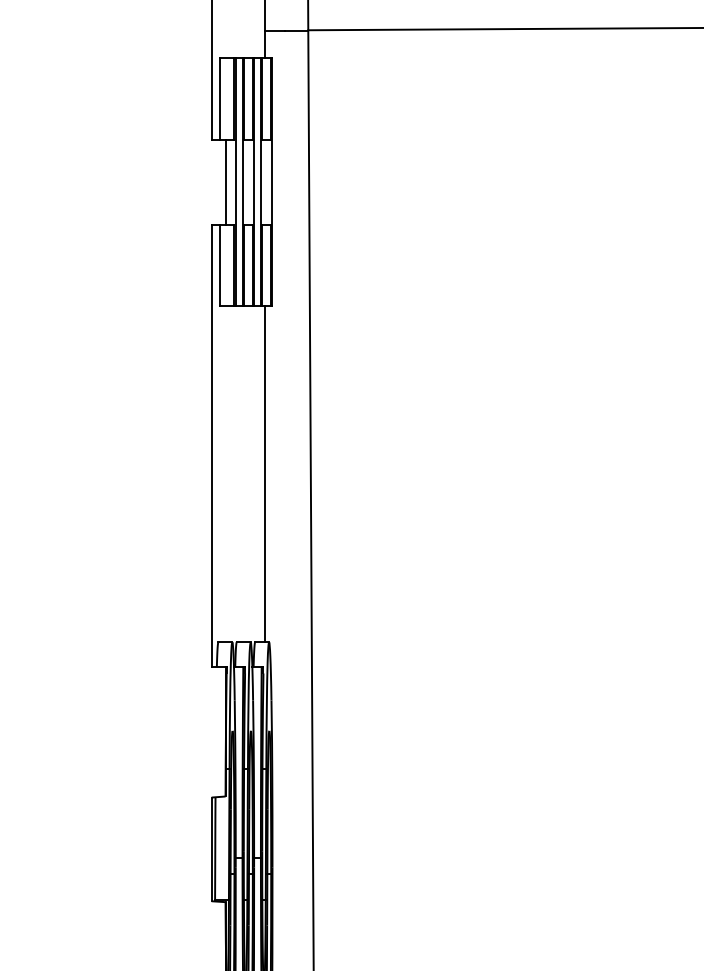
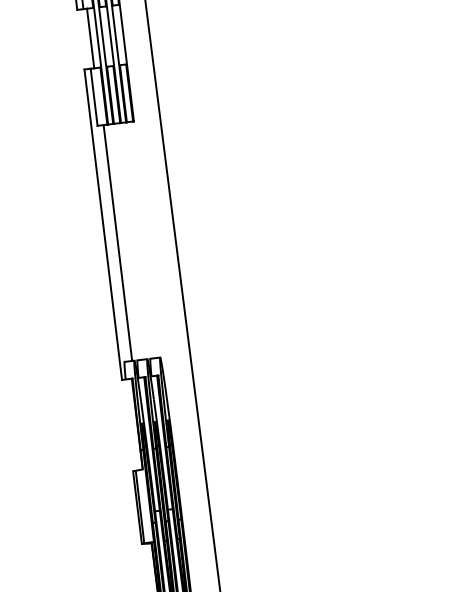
line: (265, 473) -> (118, 242), moved

